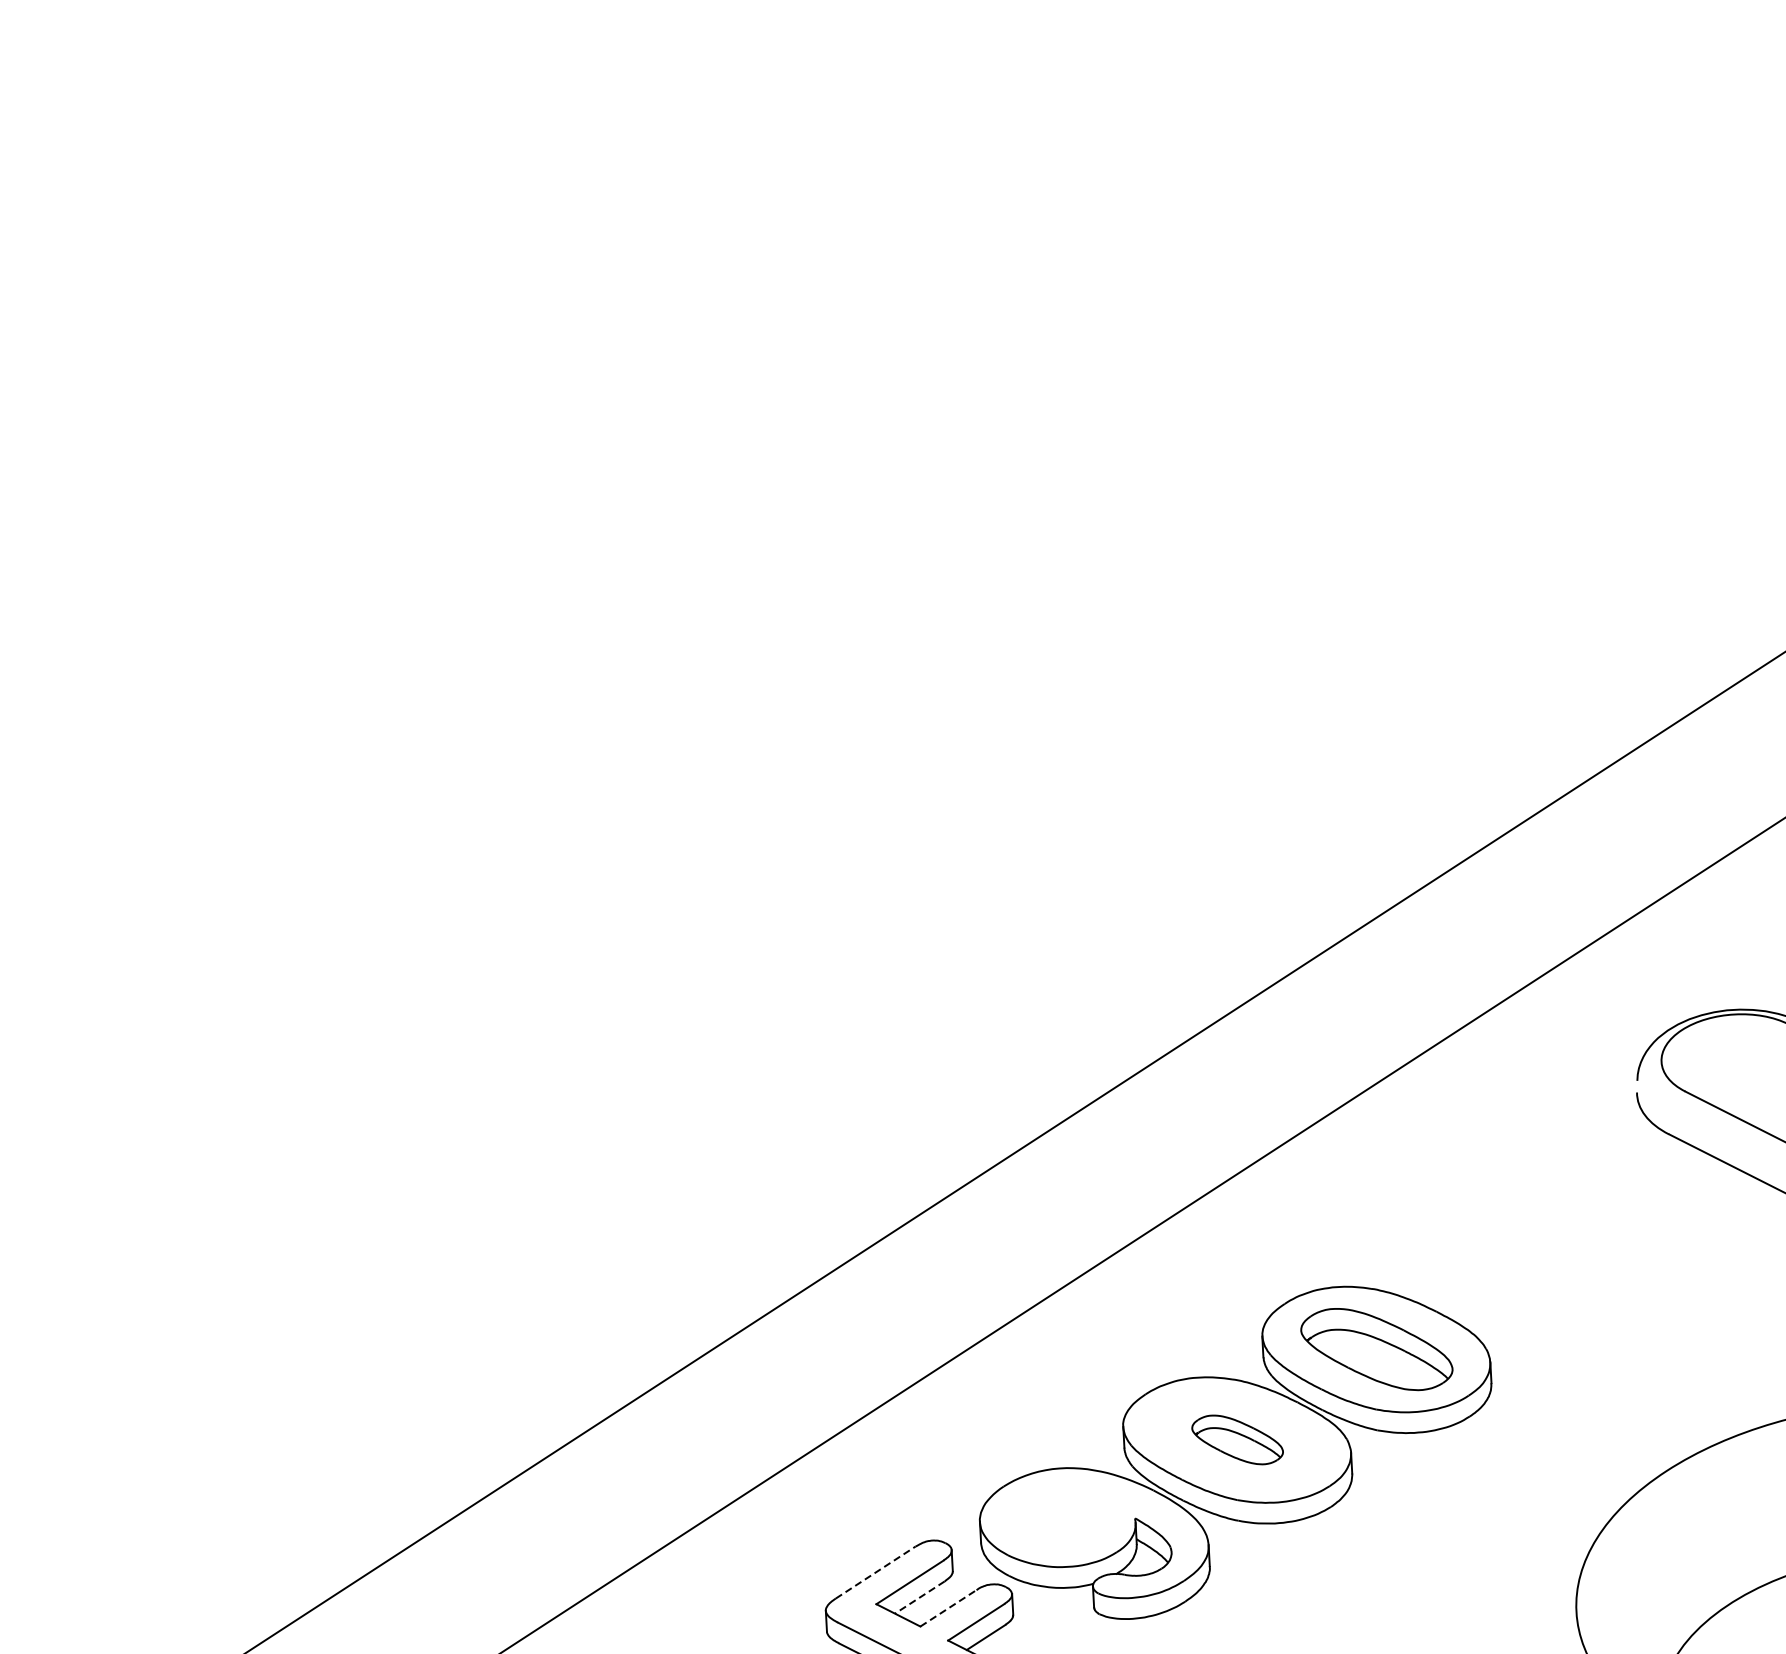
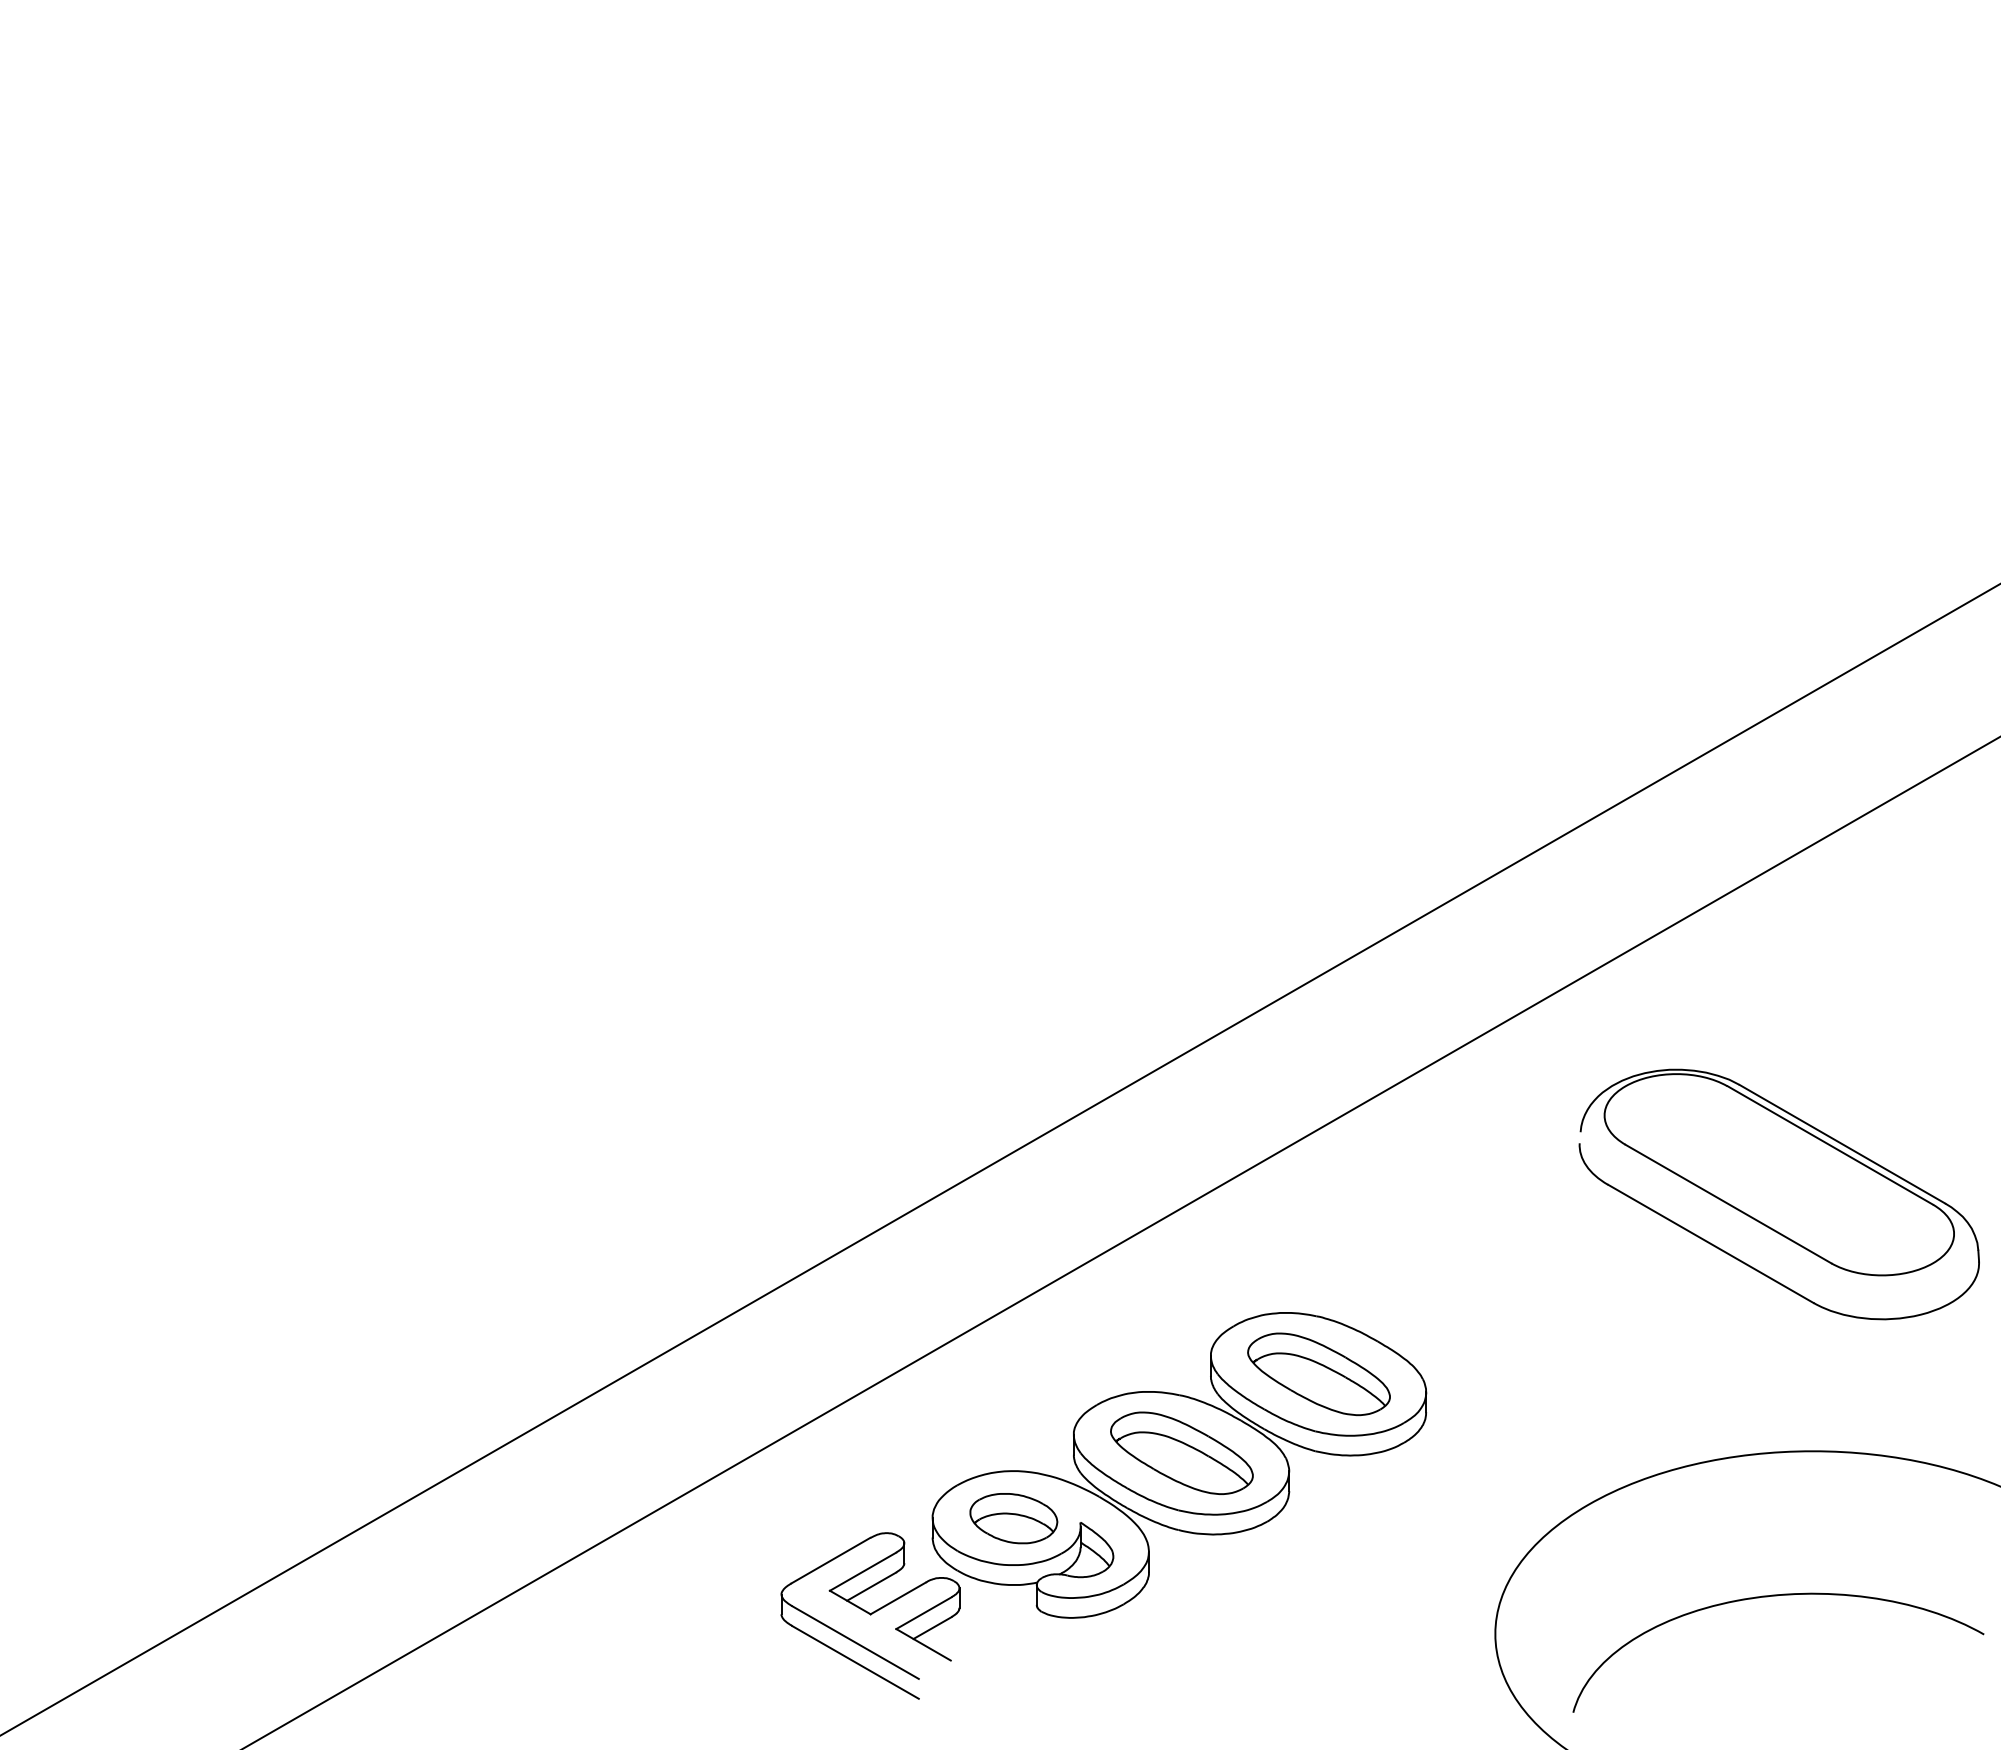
part: (1237, 1439) -> (1181, 1452), size x1.67
part: (1064, 1518) -> (1013, 1518), added
line: (876, 1572) -> (831, 1560), dashed -> solid
line: (919, 1597) -> (871, 1586), dashed -> solid
line: (948, 1608) -> (898, 1598), dashed -> solid

